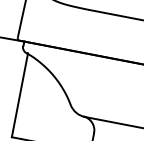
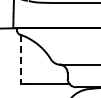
line: (19, 93) -> (20, 58), solid -> dashed

